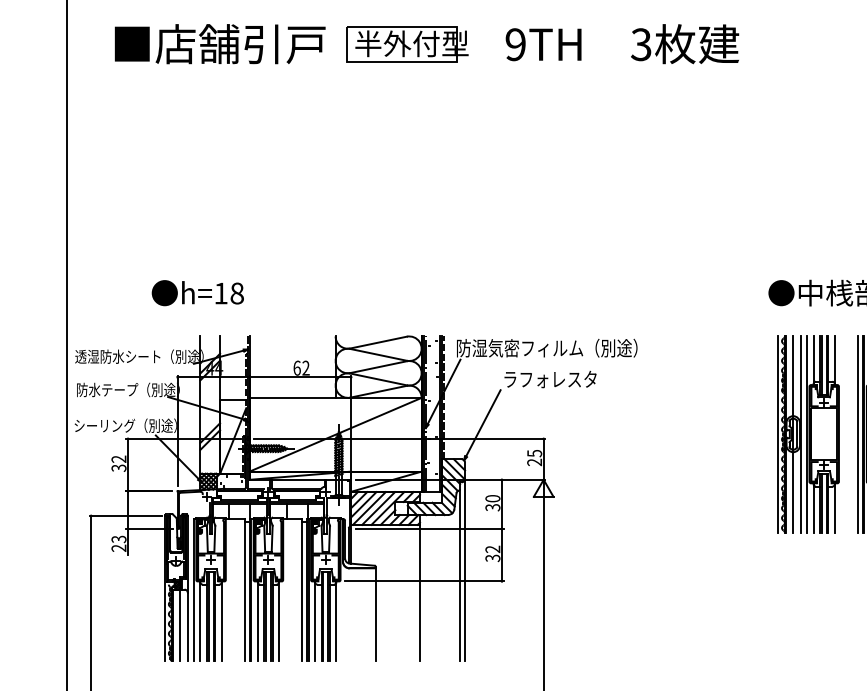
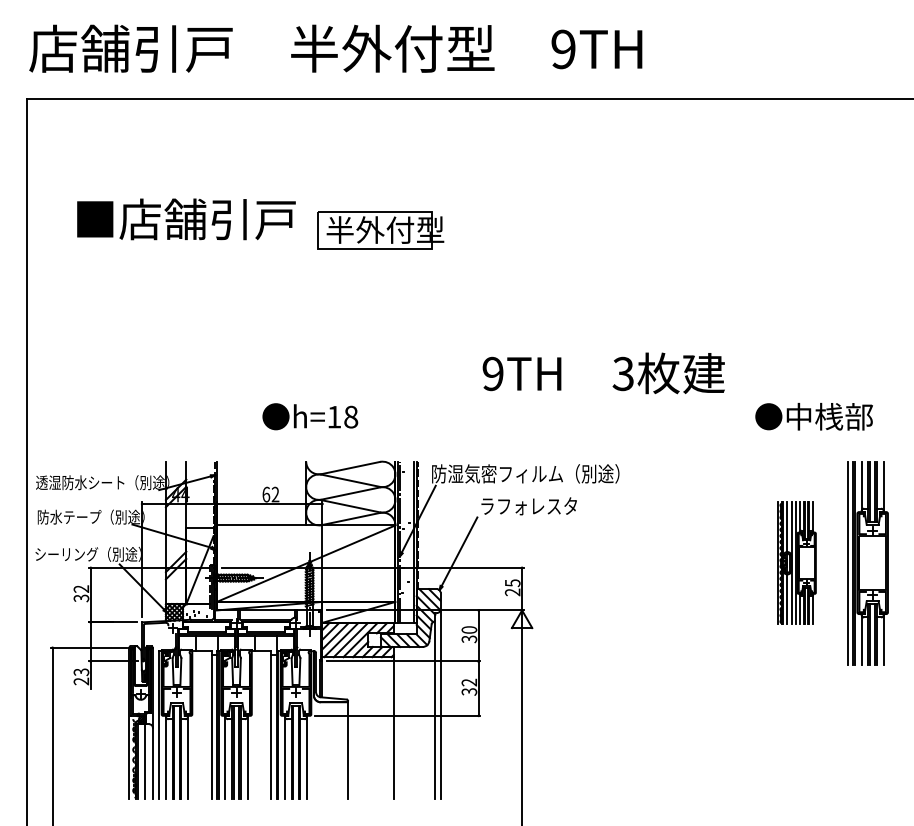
text: (220, 44) -> (186, 219), moved
part: (407, 44) -> (380, 230), moved
text: (622, 44) -> (603, 373), moved
text: (198, 292) -> (310, 416), moved
part: (808, 434) -> (796, 563), size x0.6

